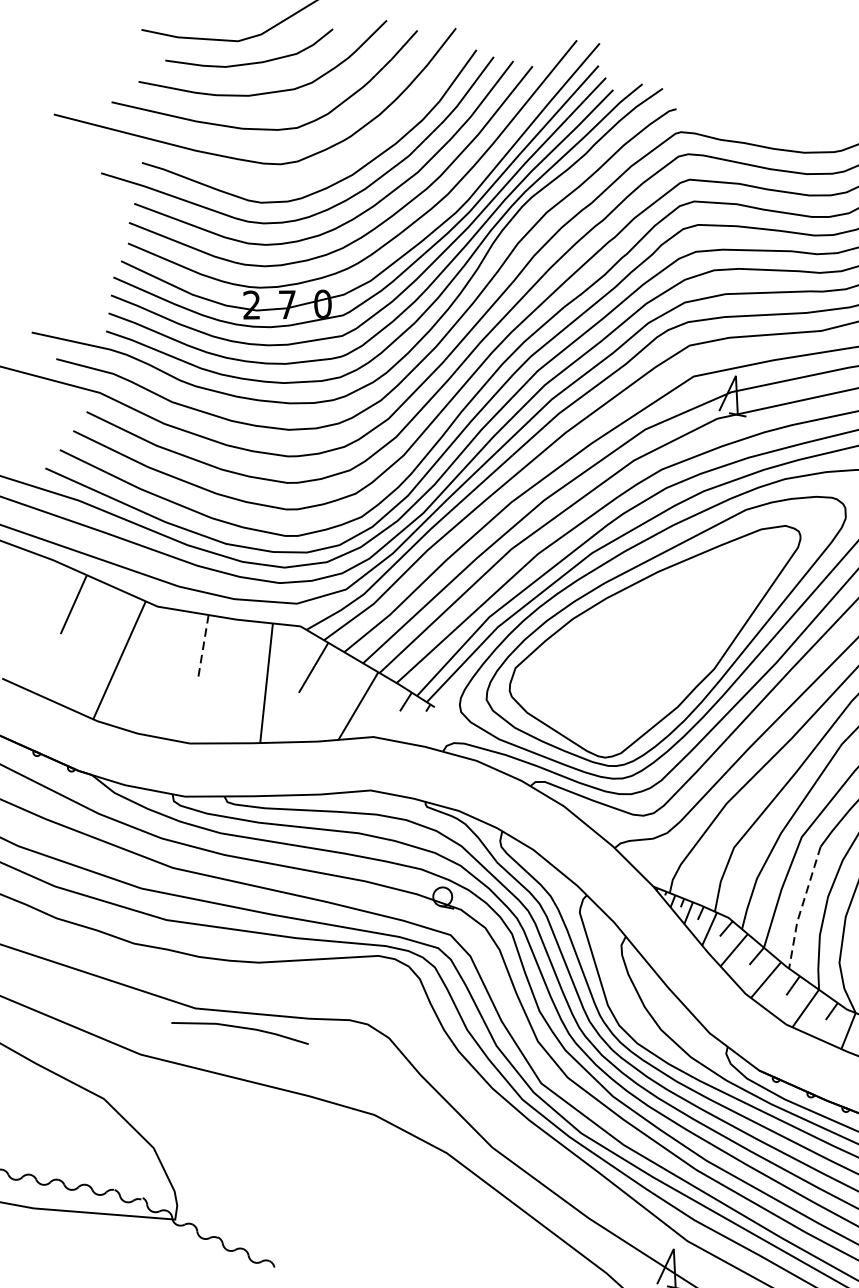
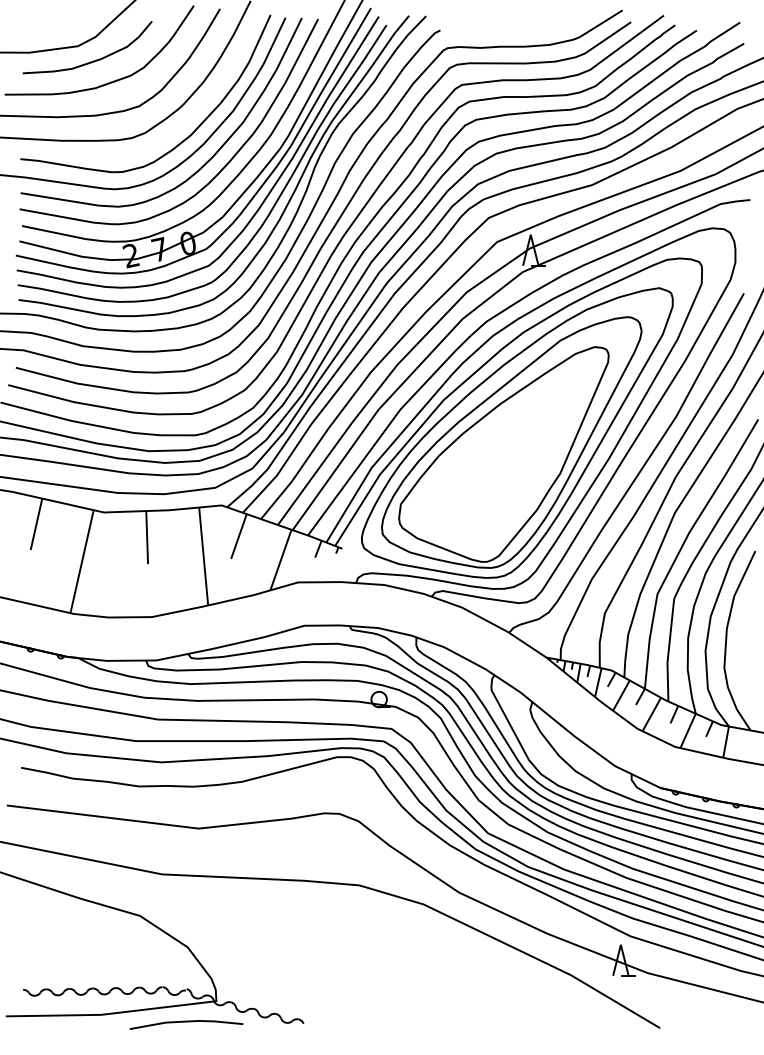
line: (203, 647) -> (147, 537), dashed -> solid
line: (801, 908) -> (668, 651), dashed -> solid
line: (240, 1028) -> (186, 1022), moved

